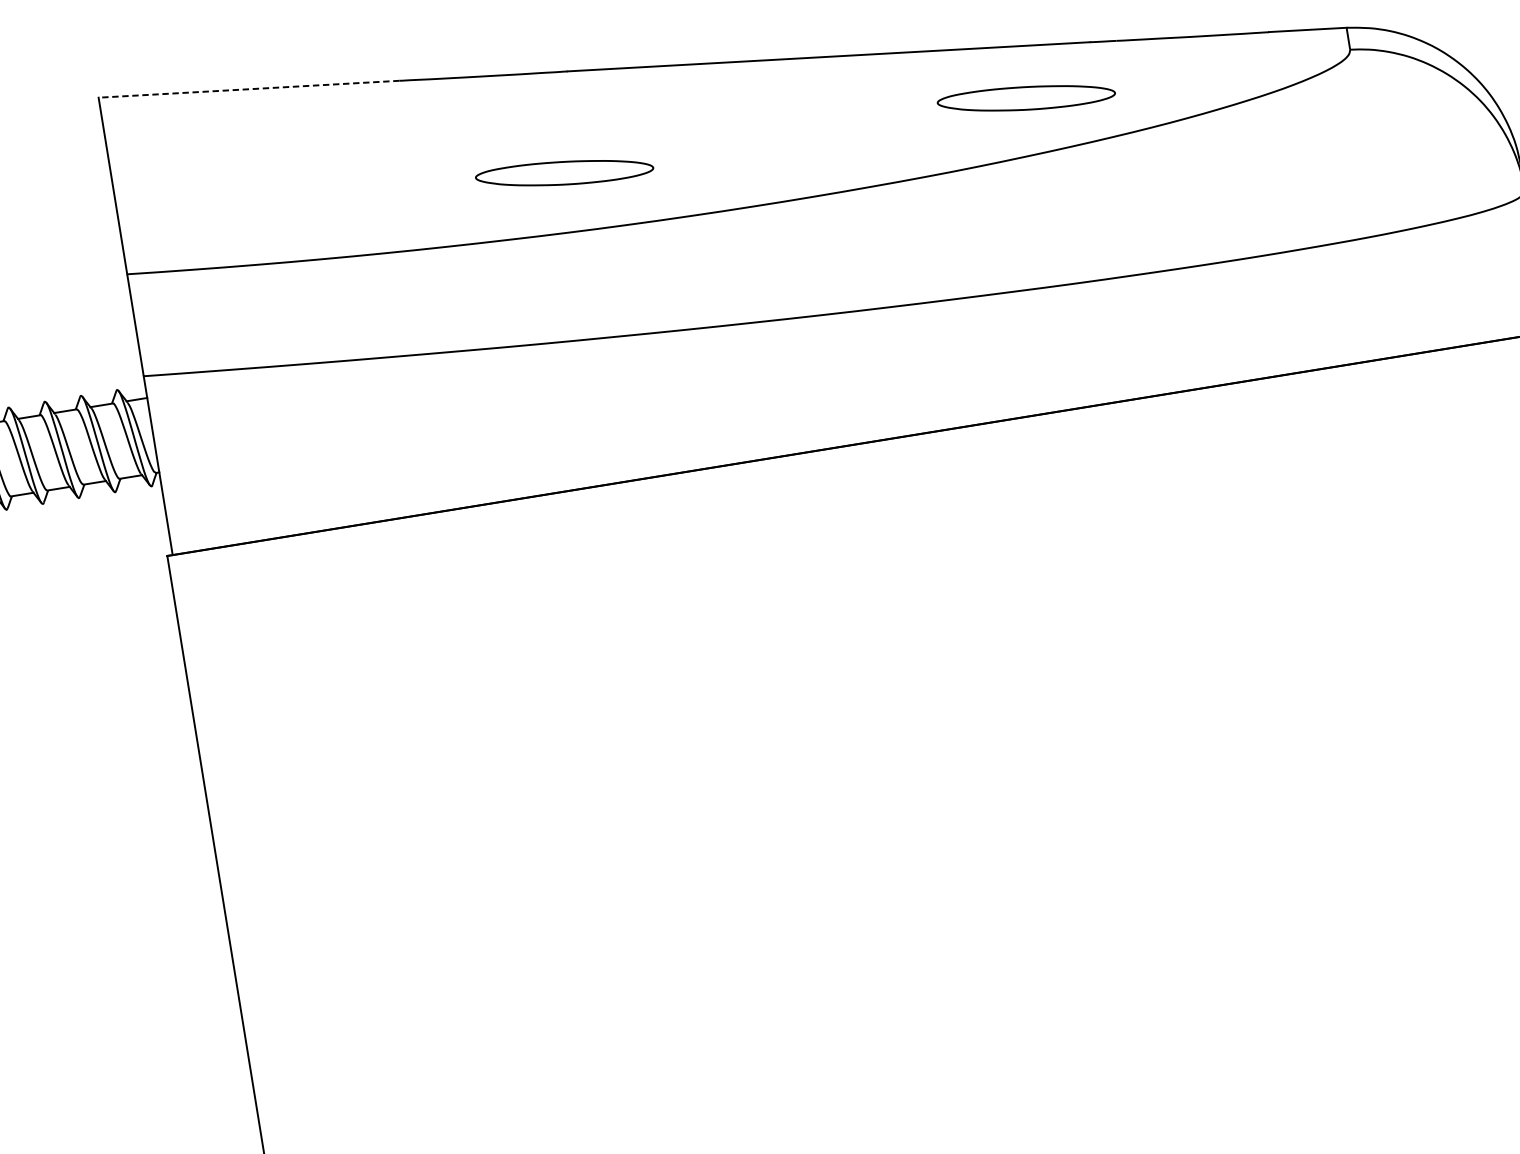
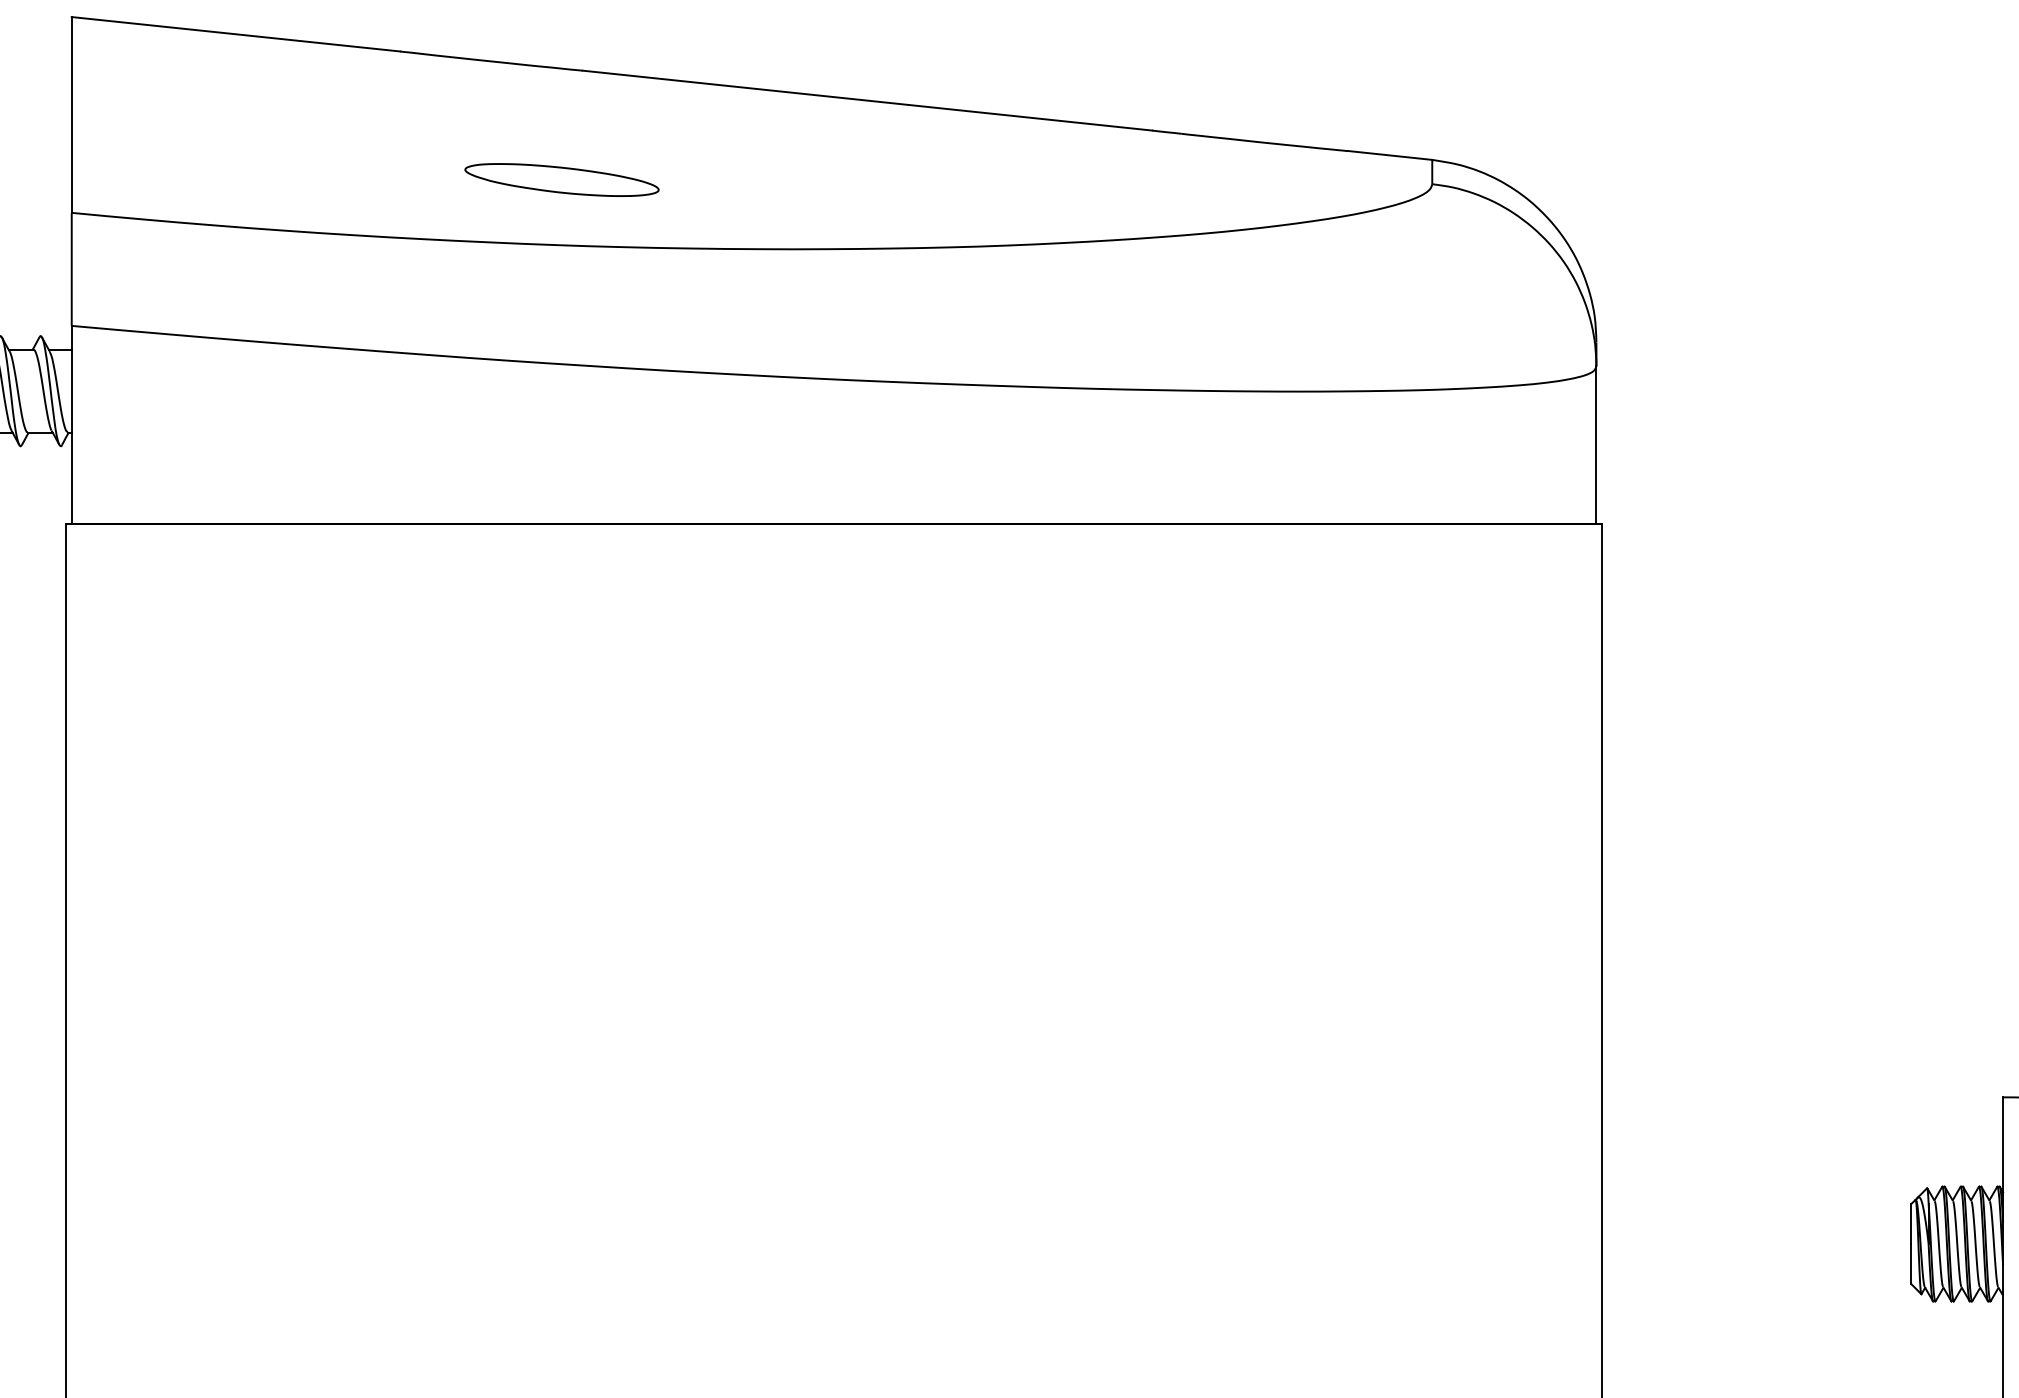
line: (248, 89) -> (235, 34), dashed -> solid
part: (1025, 97) -> (1073, 179), removed

